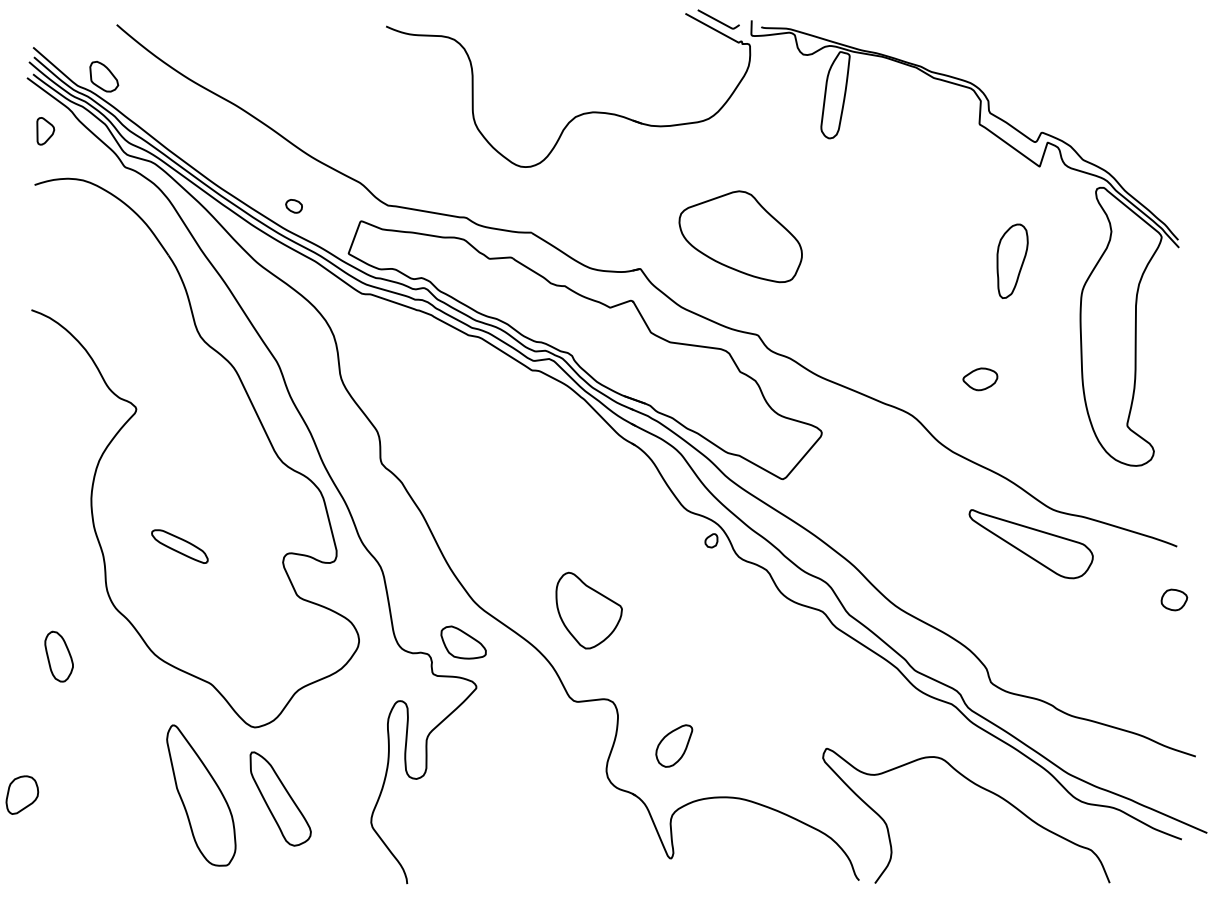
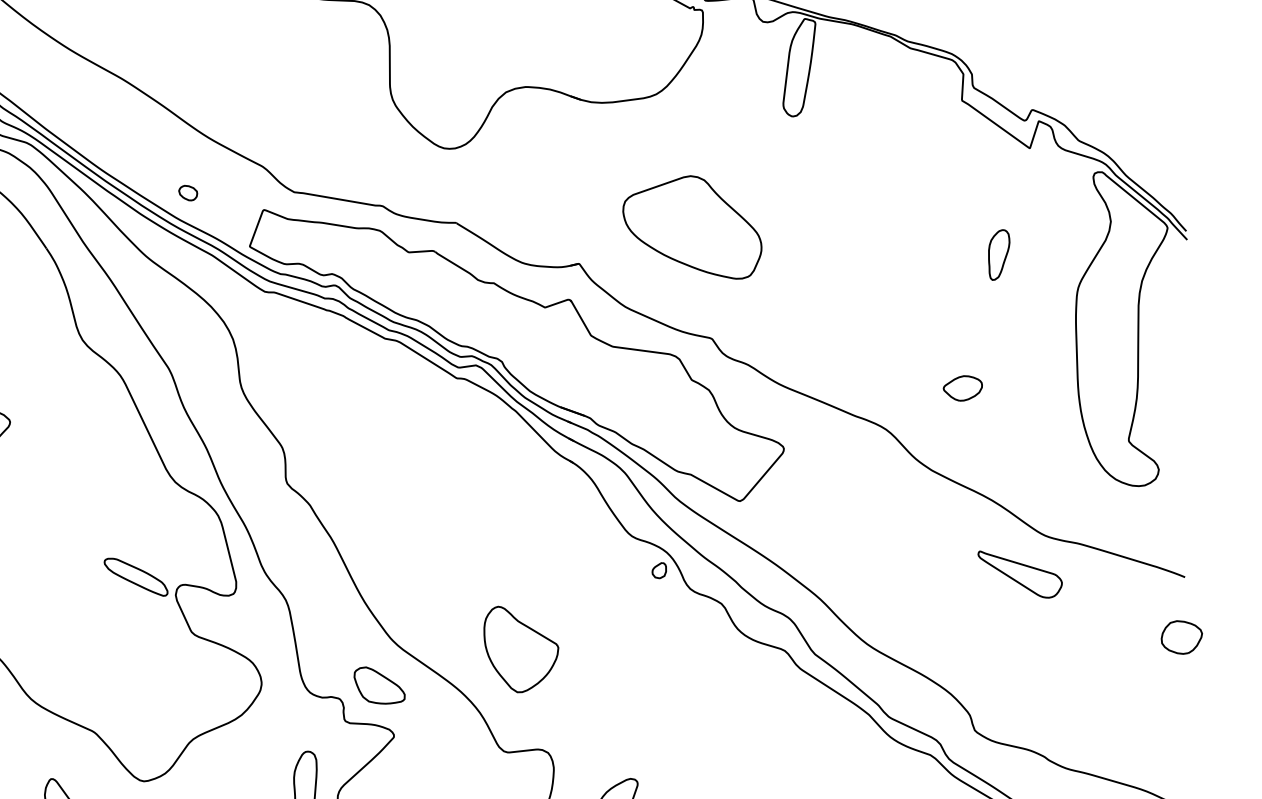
part: (1012, 260) -> (999, 254), size x0.6
part: (1030, 544) -> (1019, 574), size x0.6
part: (179, 546) -> (135, 577), moved
part: (1174, 599) -> (1182, 636), size x1.4

